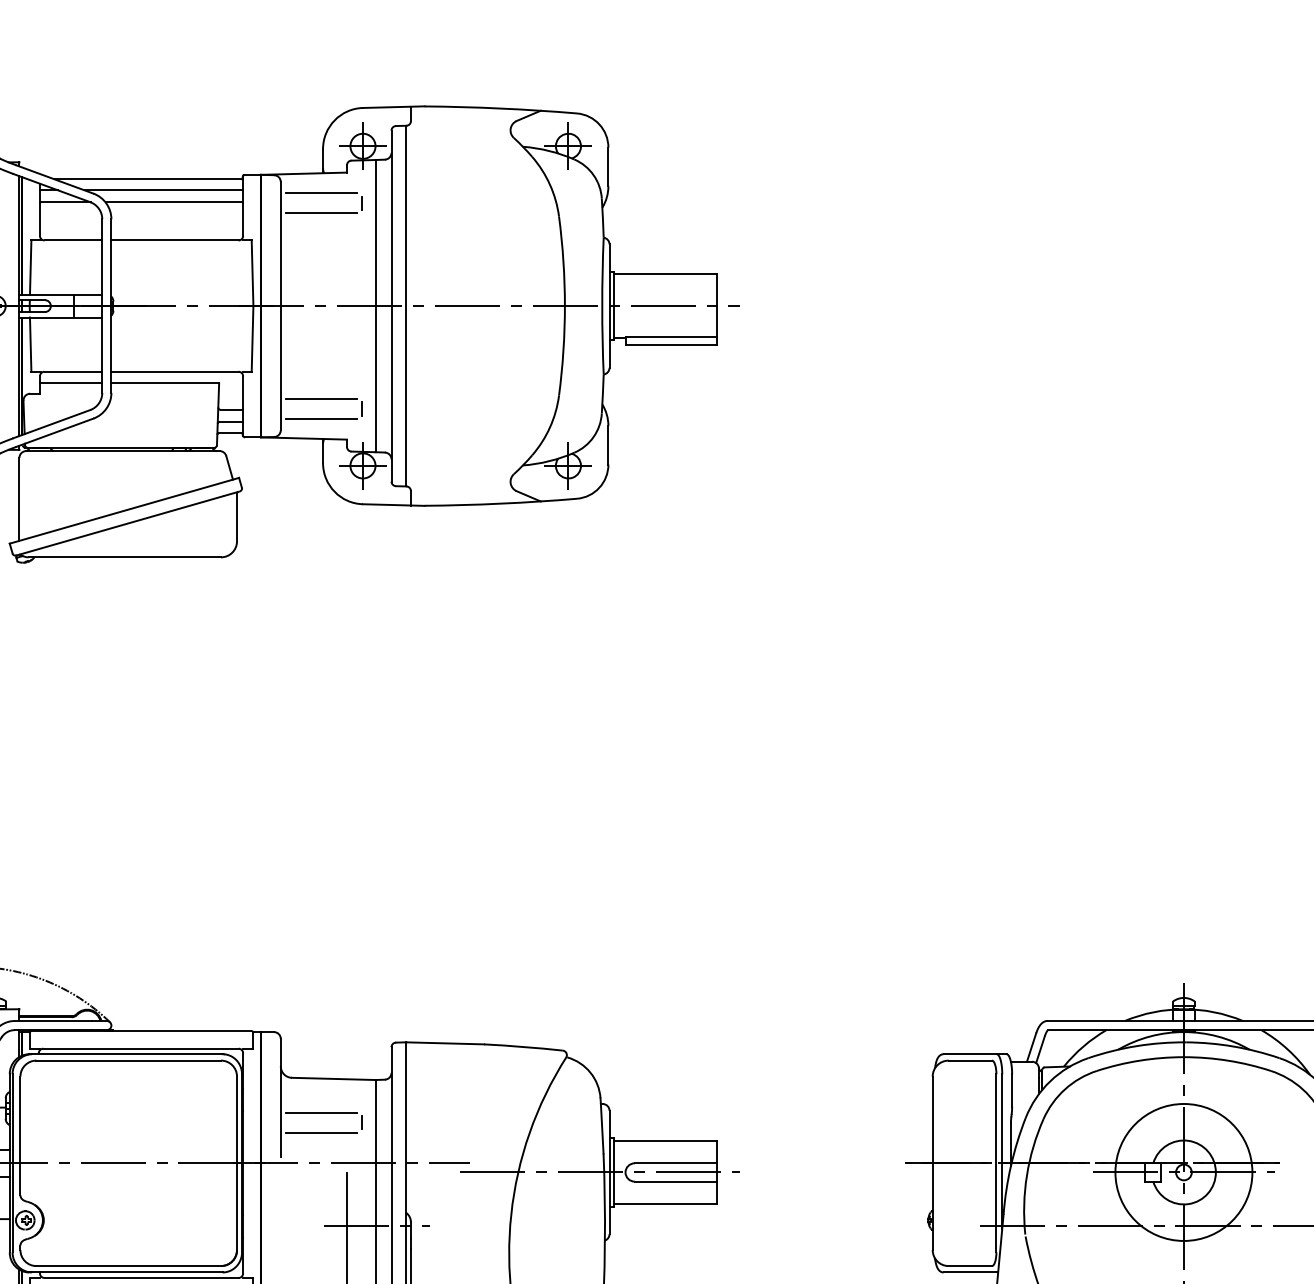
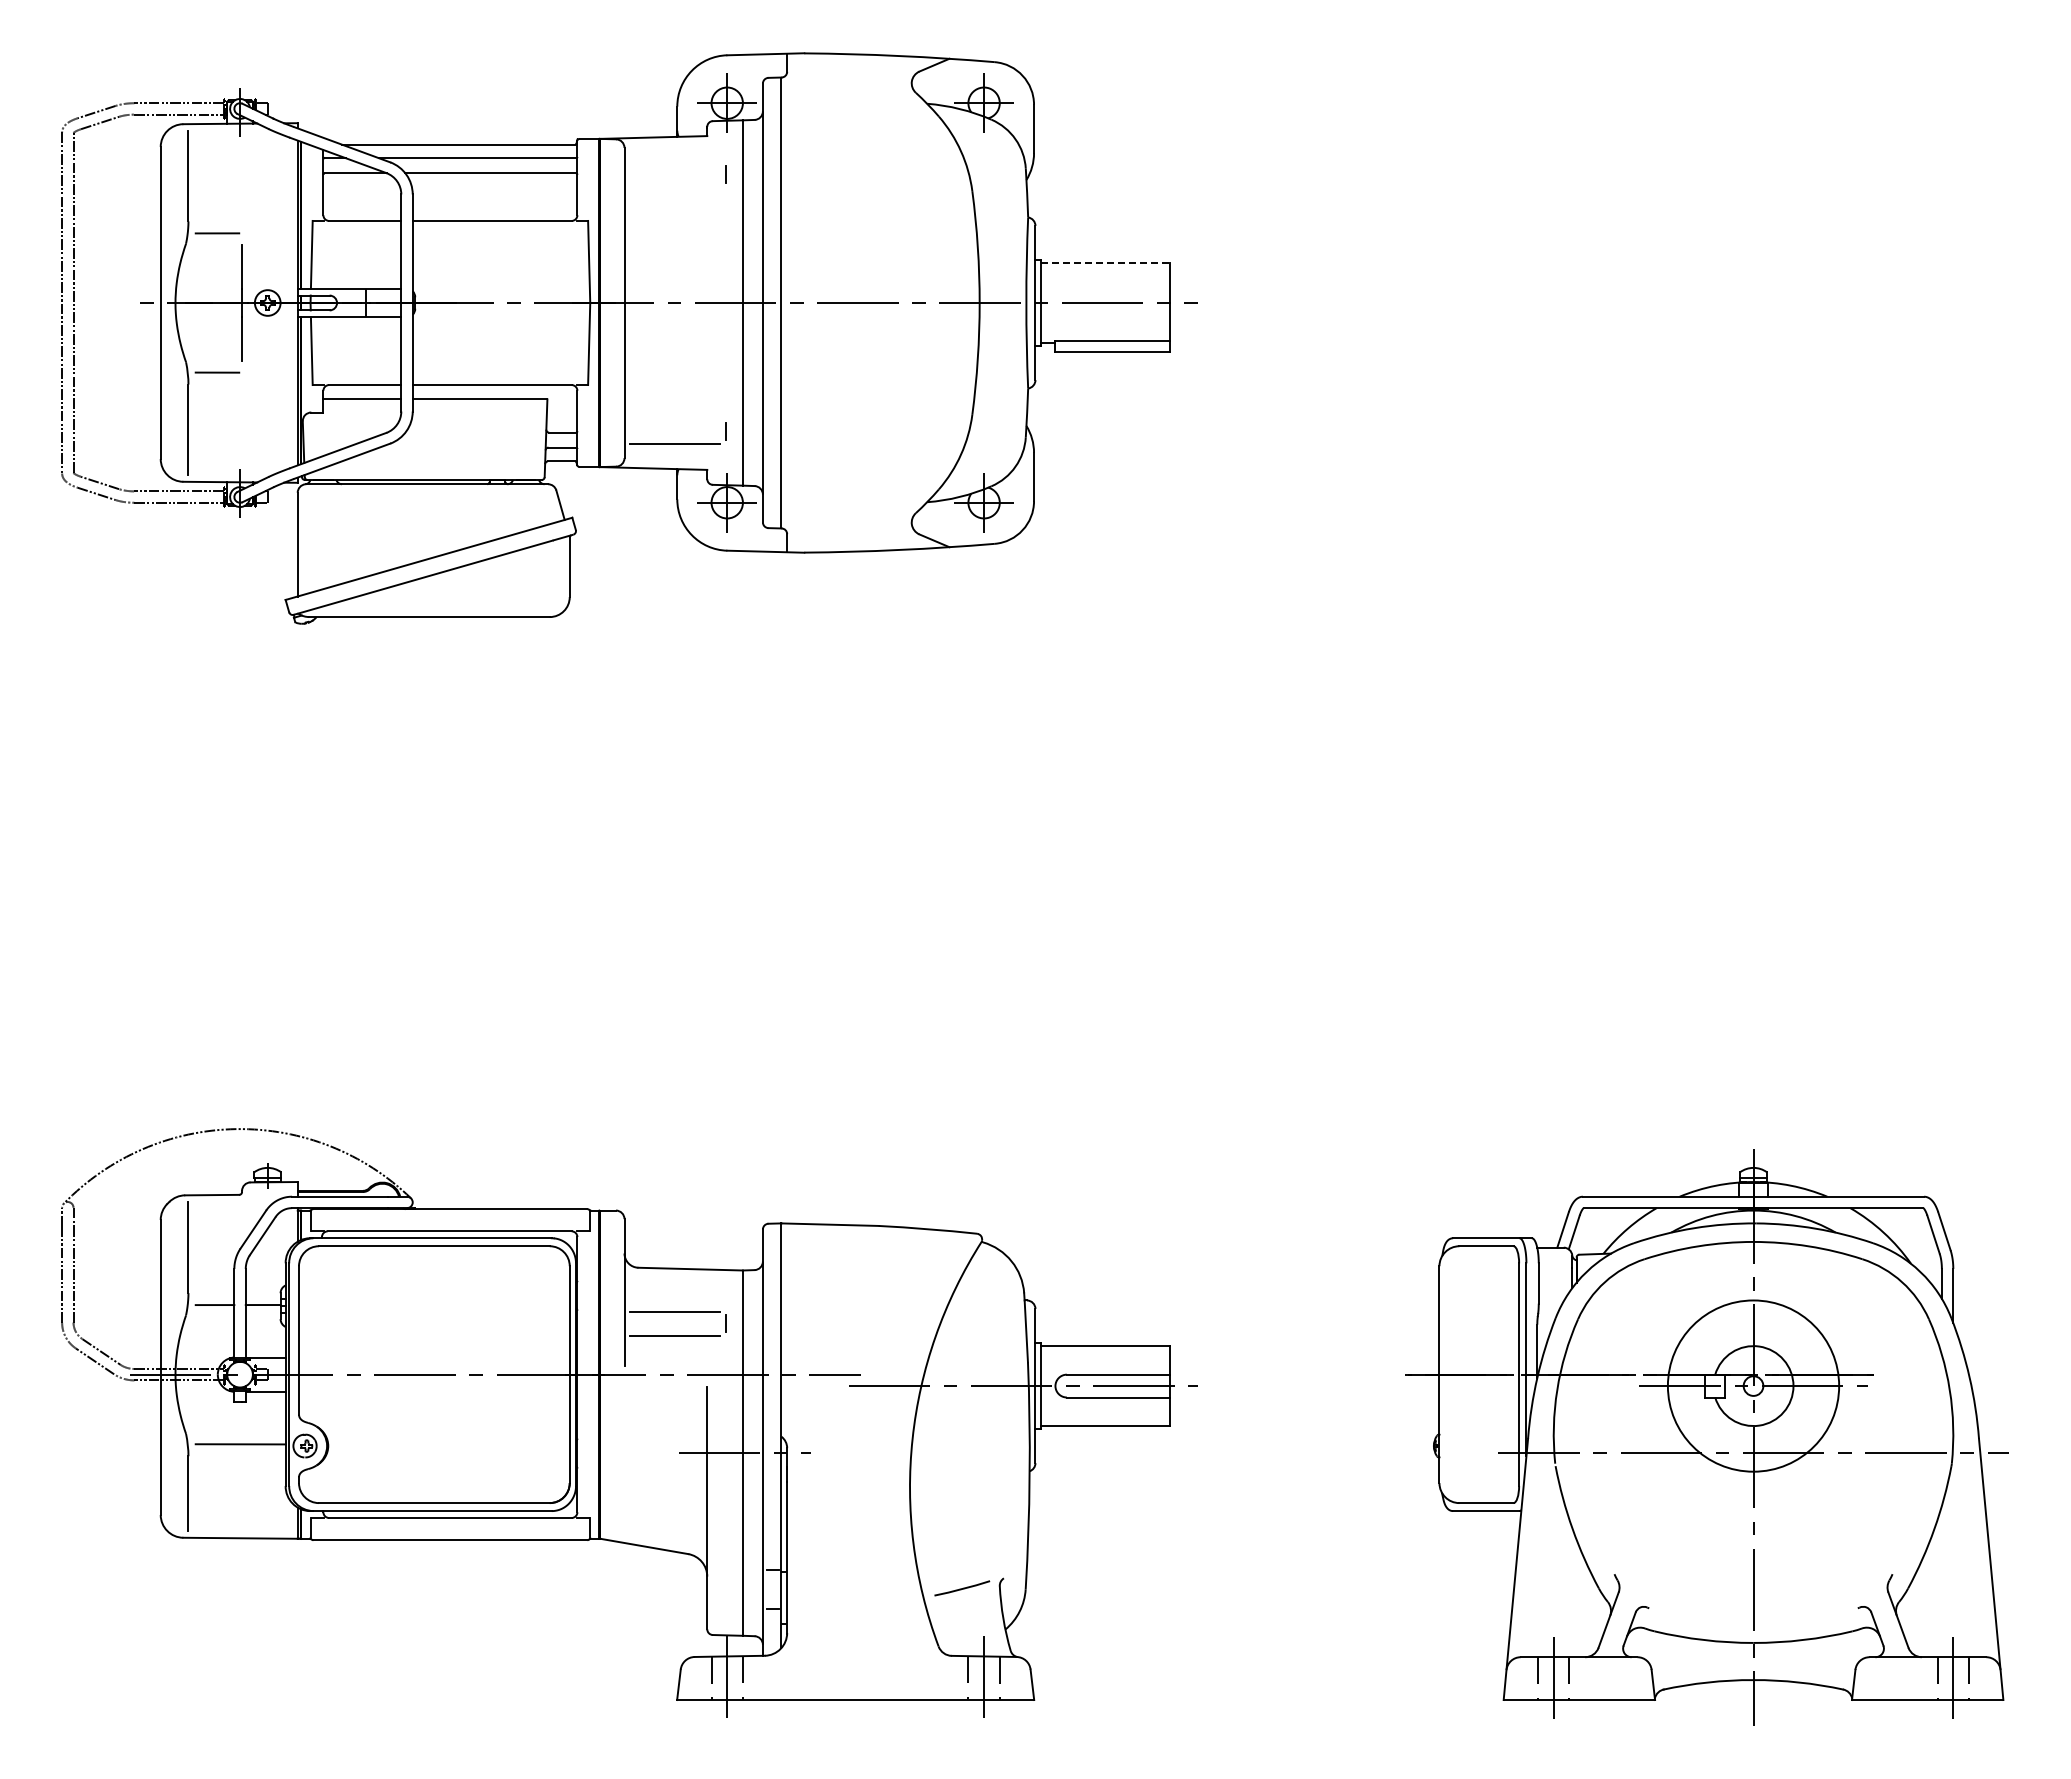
line: (320, 192) -> (674, 161), removed
line: (320, 213) -> (674, 187), removed
line: (665, 274) -> (1105, 263), solid -> dashed
line: (320, 398) -> (674, 418), removed

